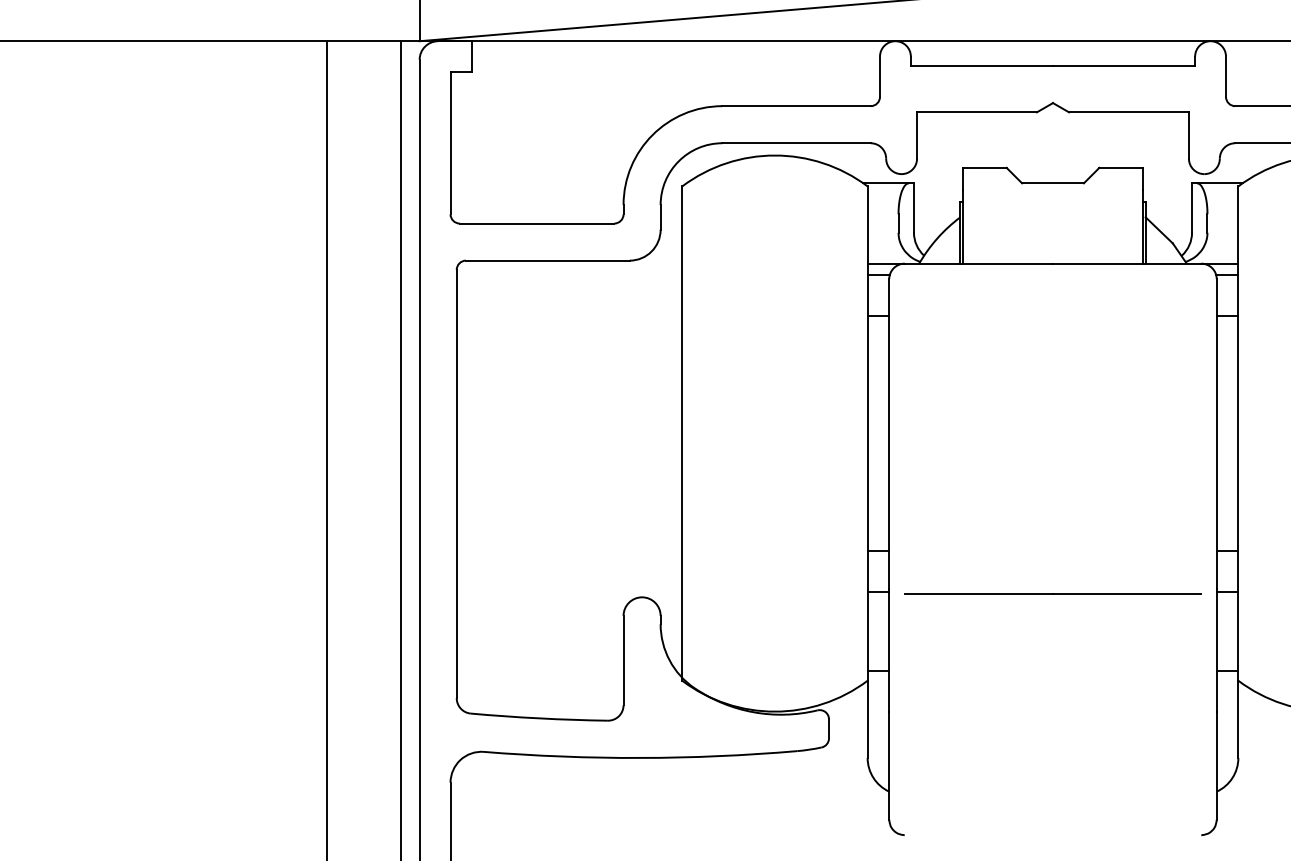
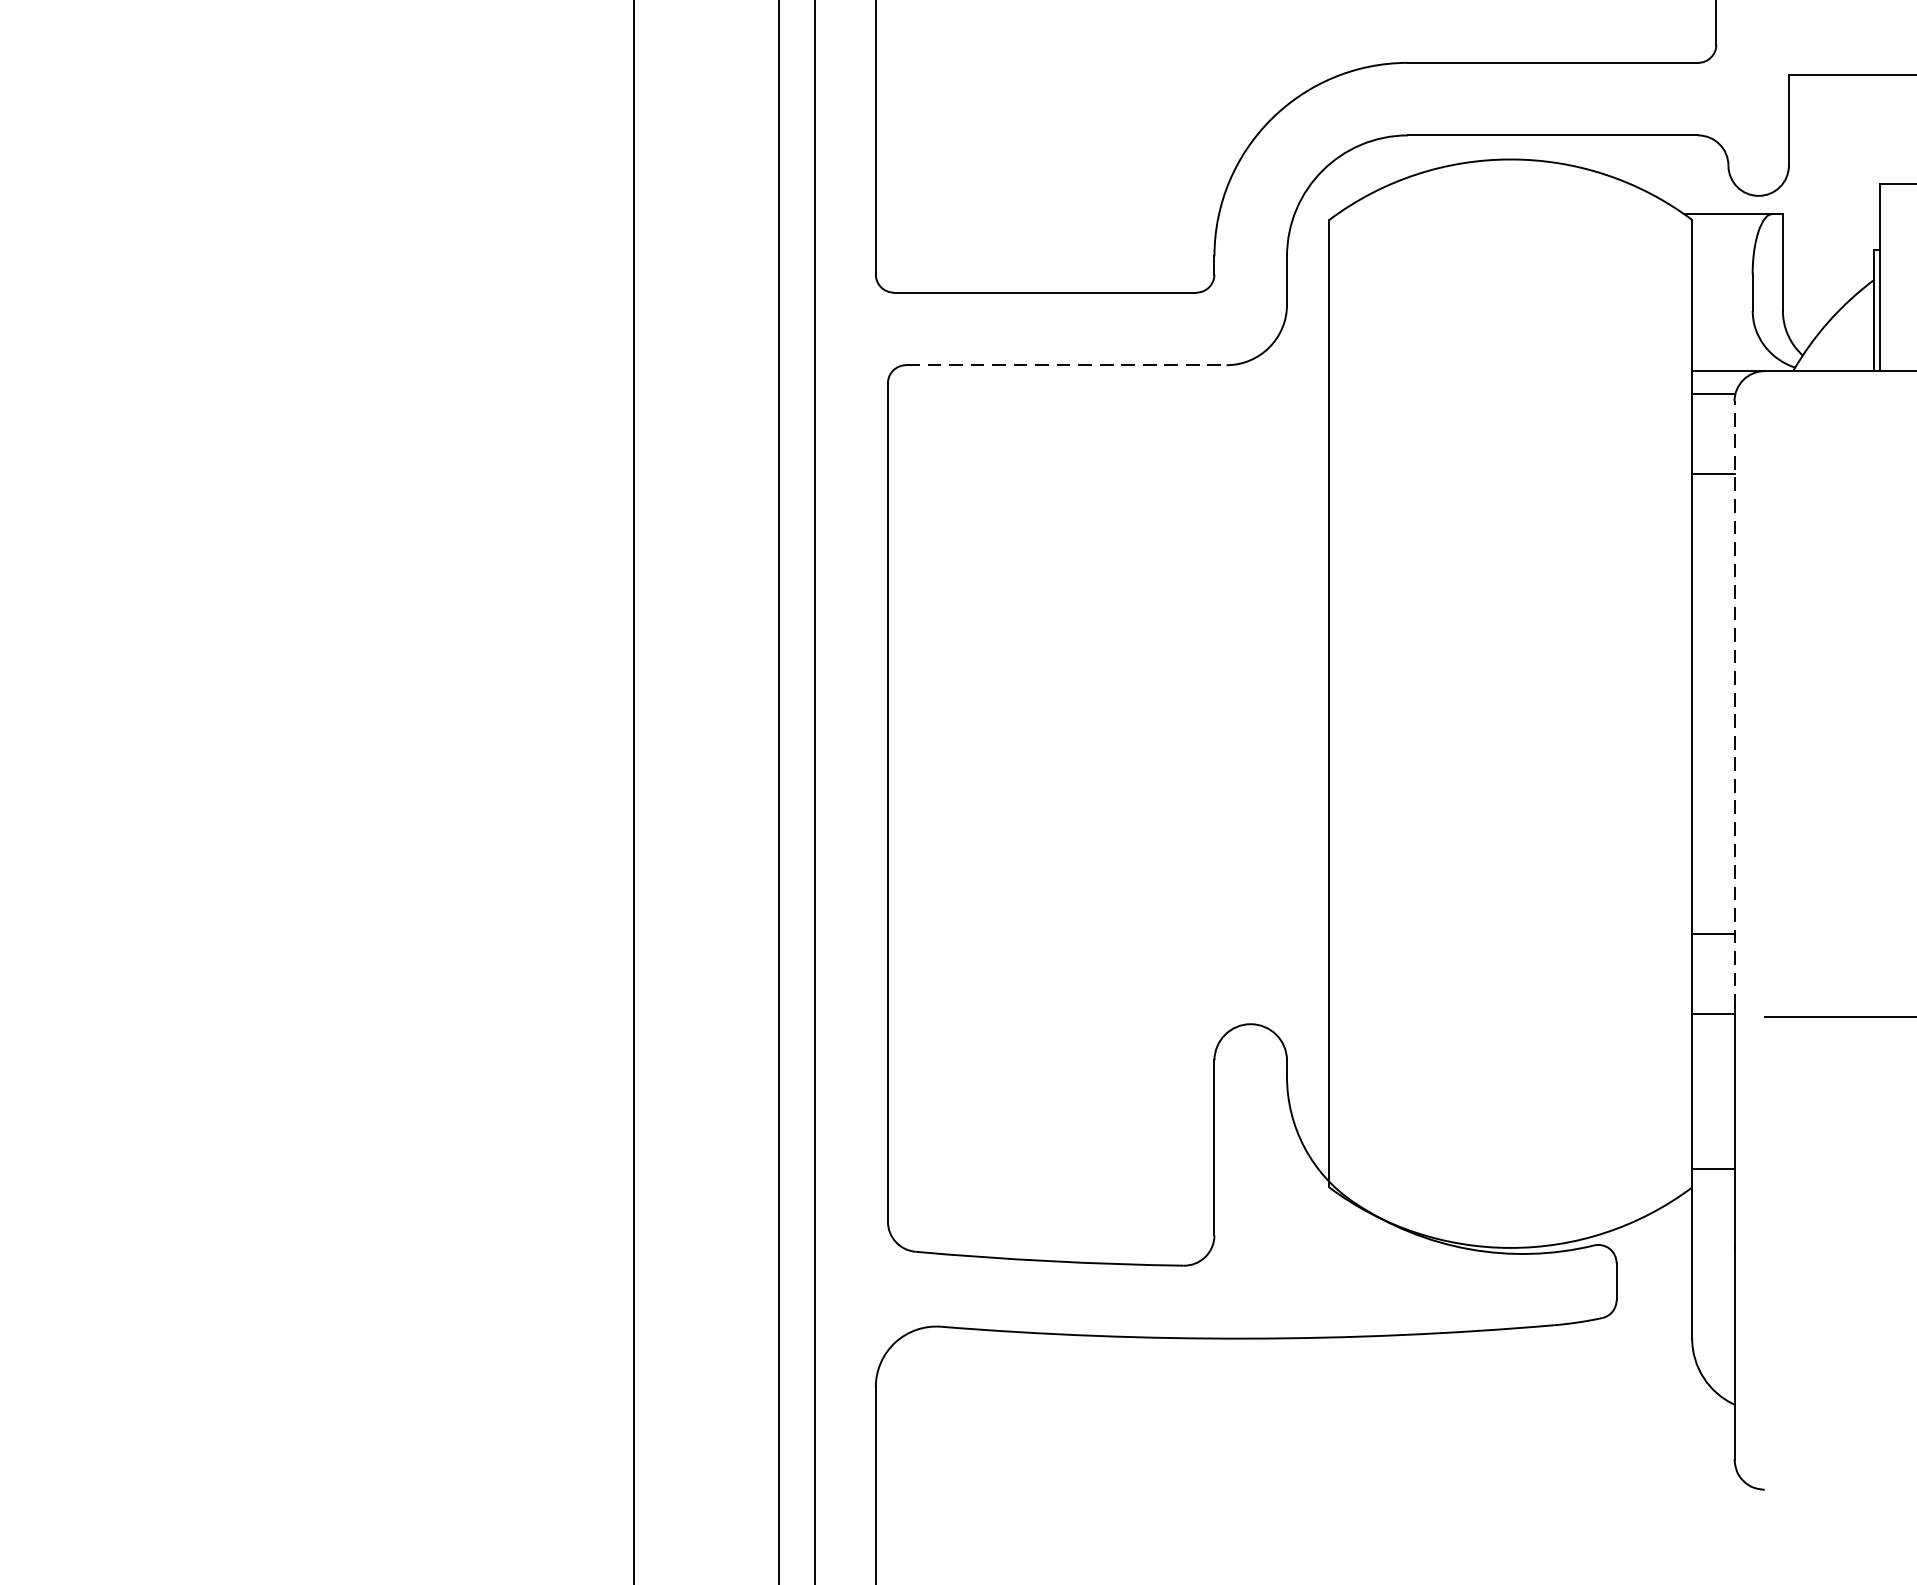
line: (547, 260) -> (1065, 364), solid -> dashed
line: (889, 434) -> (1734, 705), solid -> dashed

